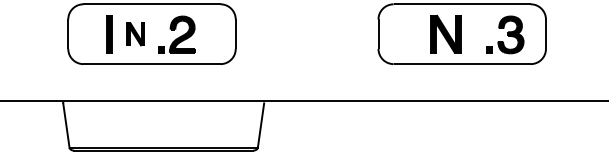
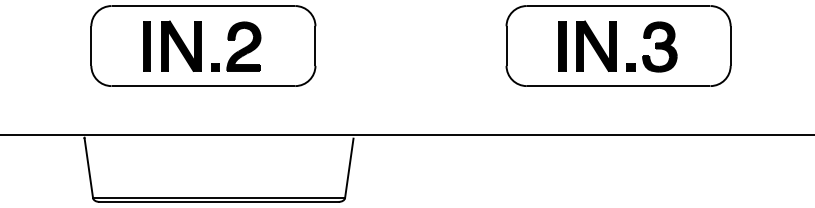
part: (135, 33) -> (181, 45), size x1.67
part: (420, 34) -> (562, 46), added
part: (504, 34) -> (651, 46), moved

